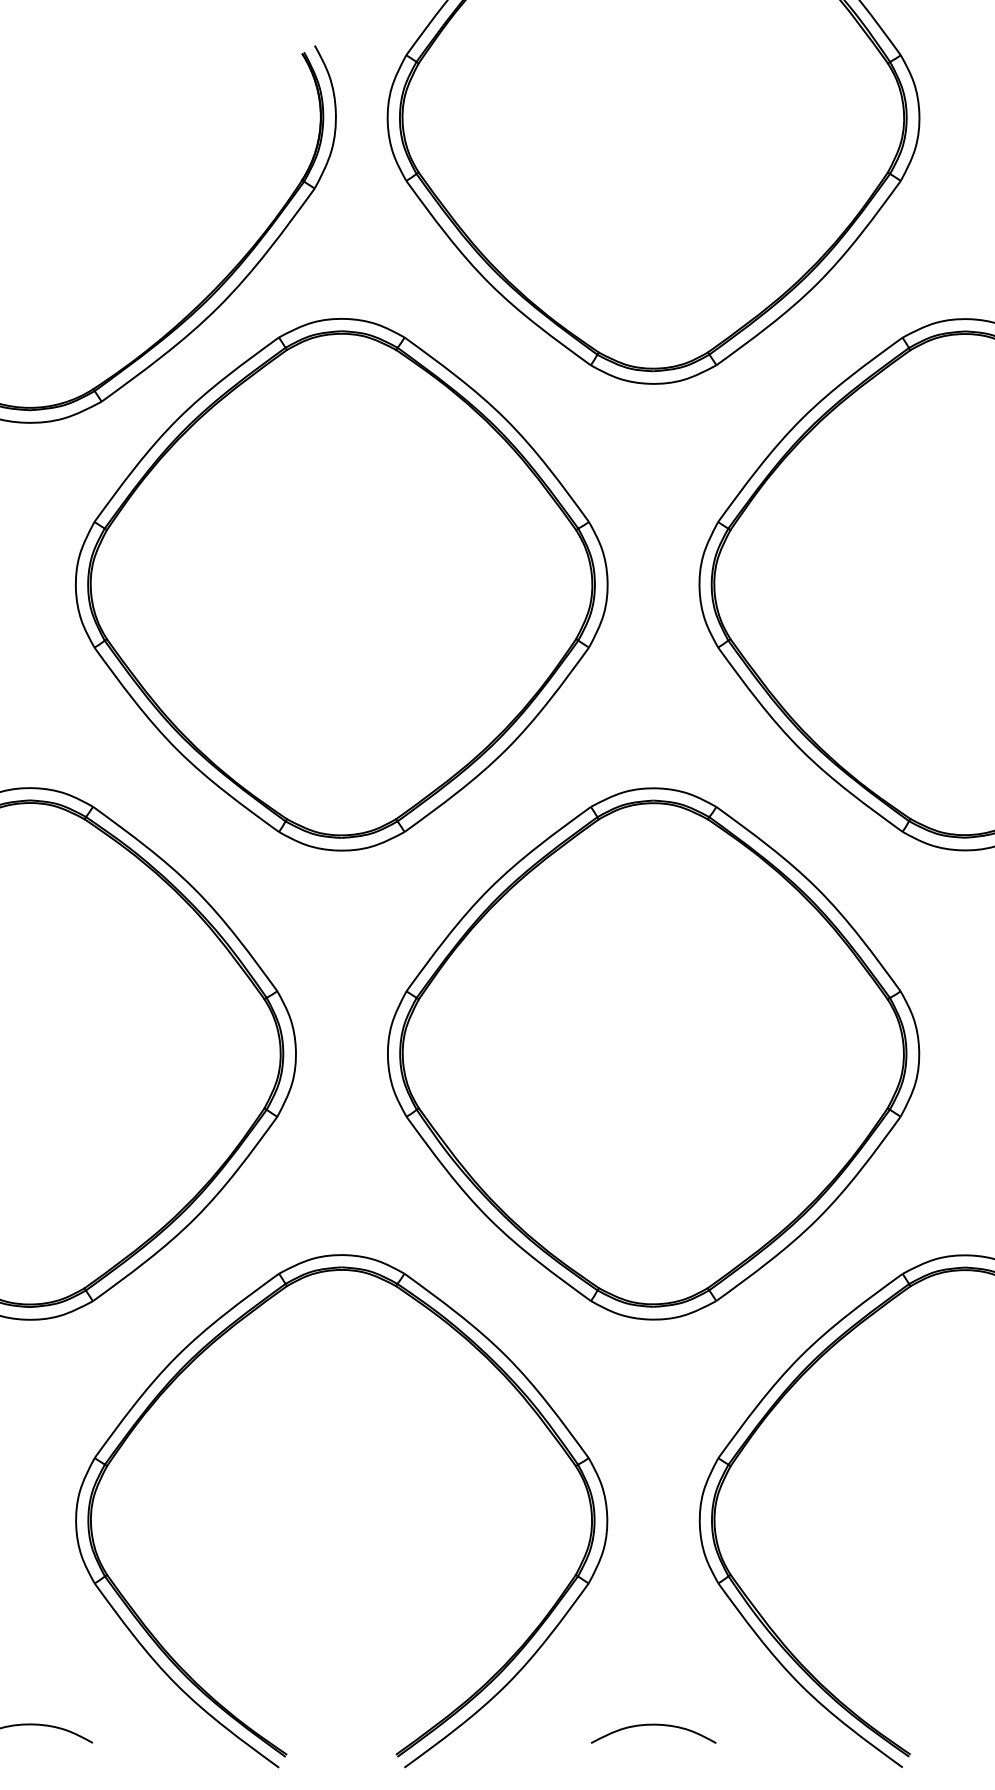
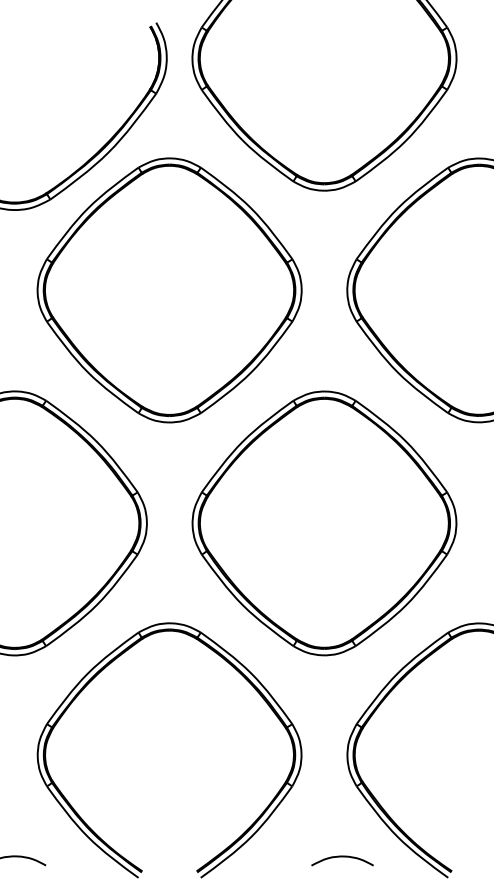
curve: (653, 1726) -> (342, 857), moved

